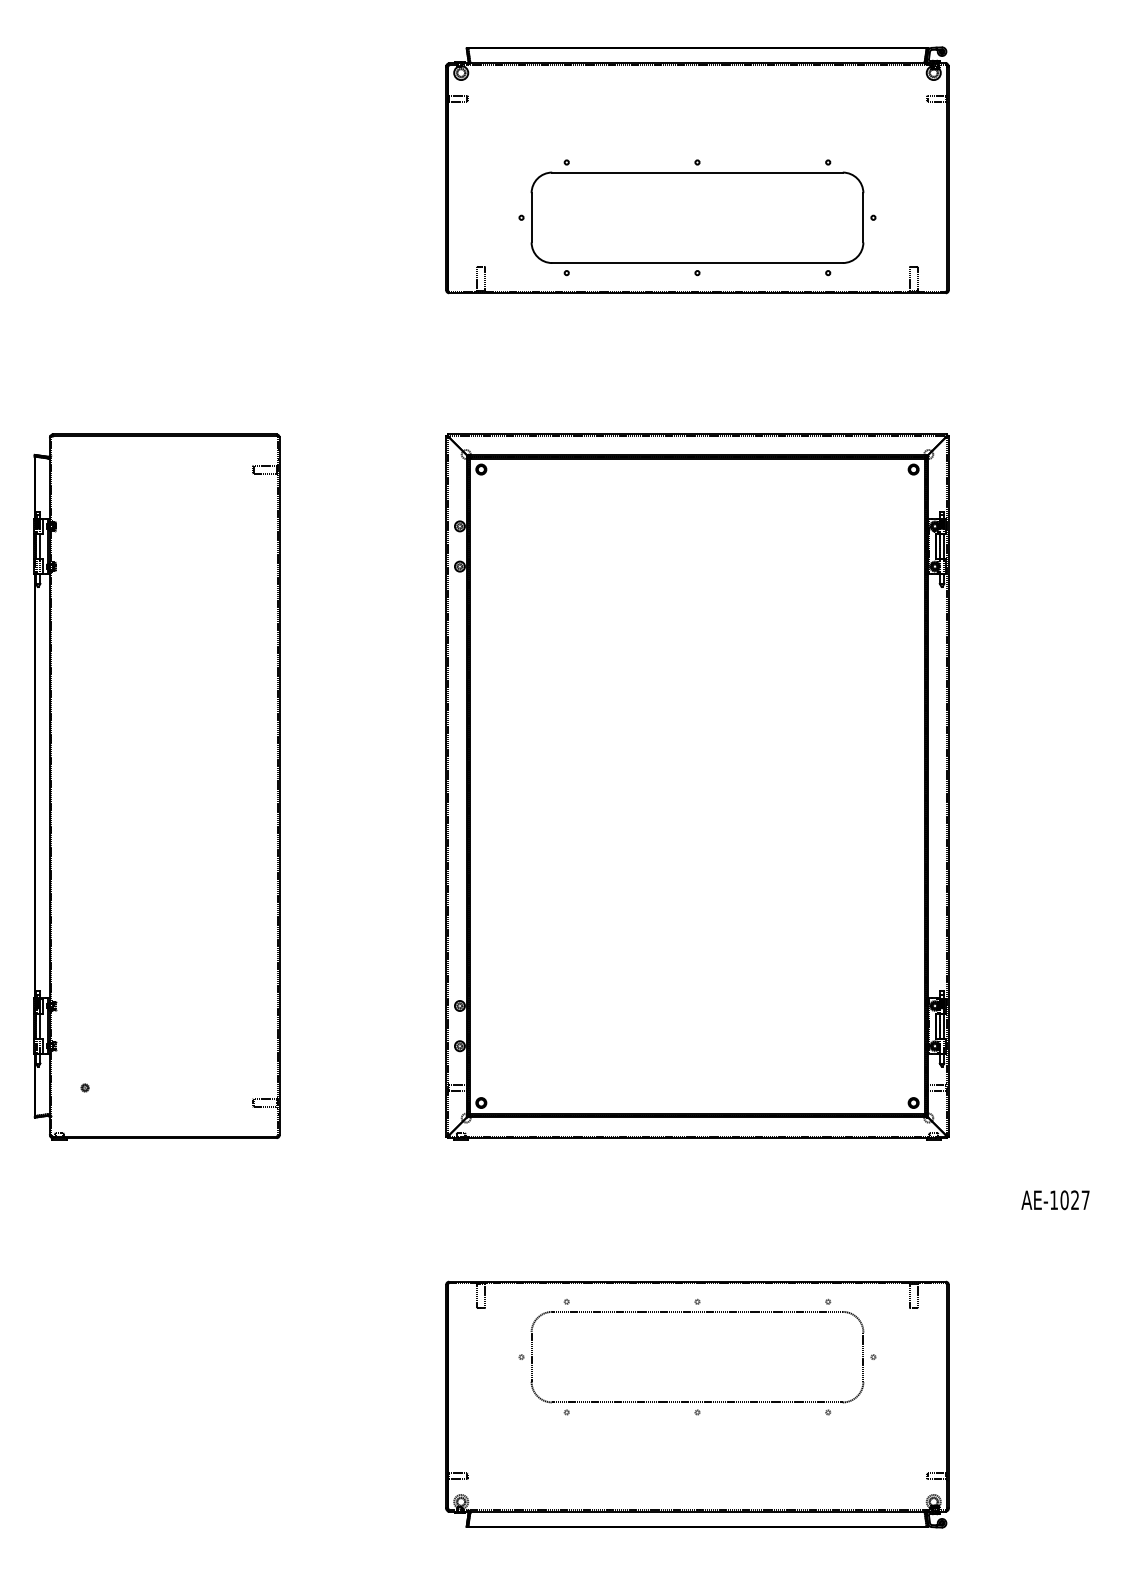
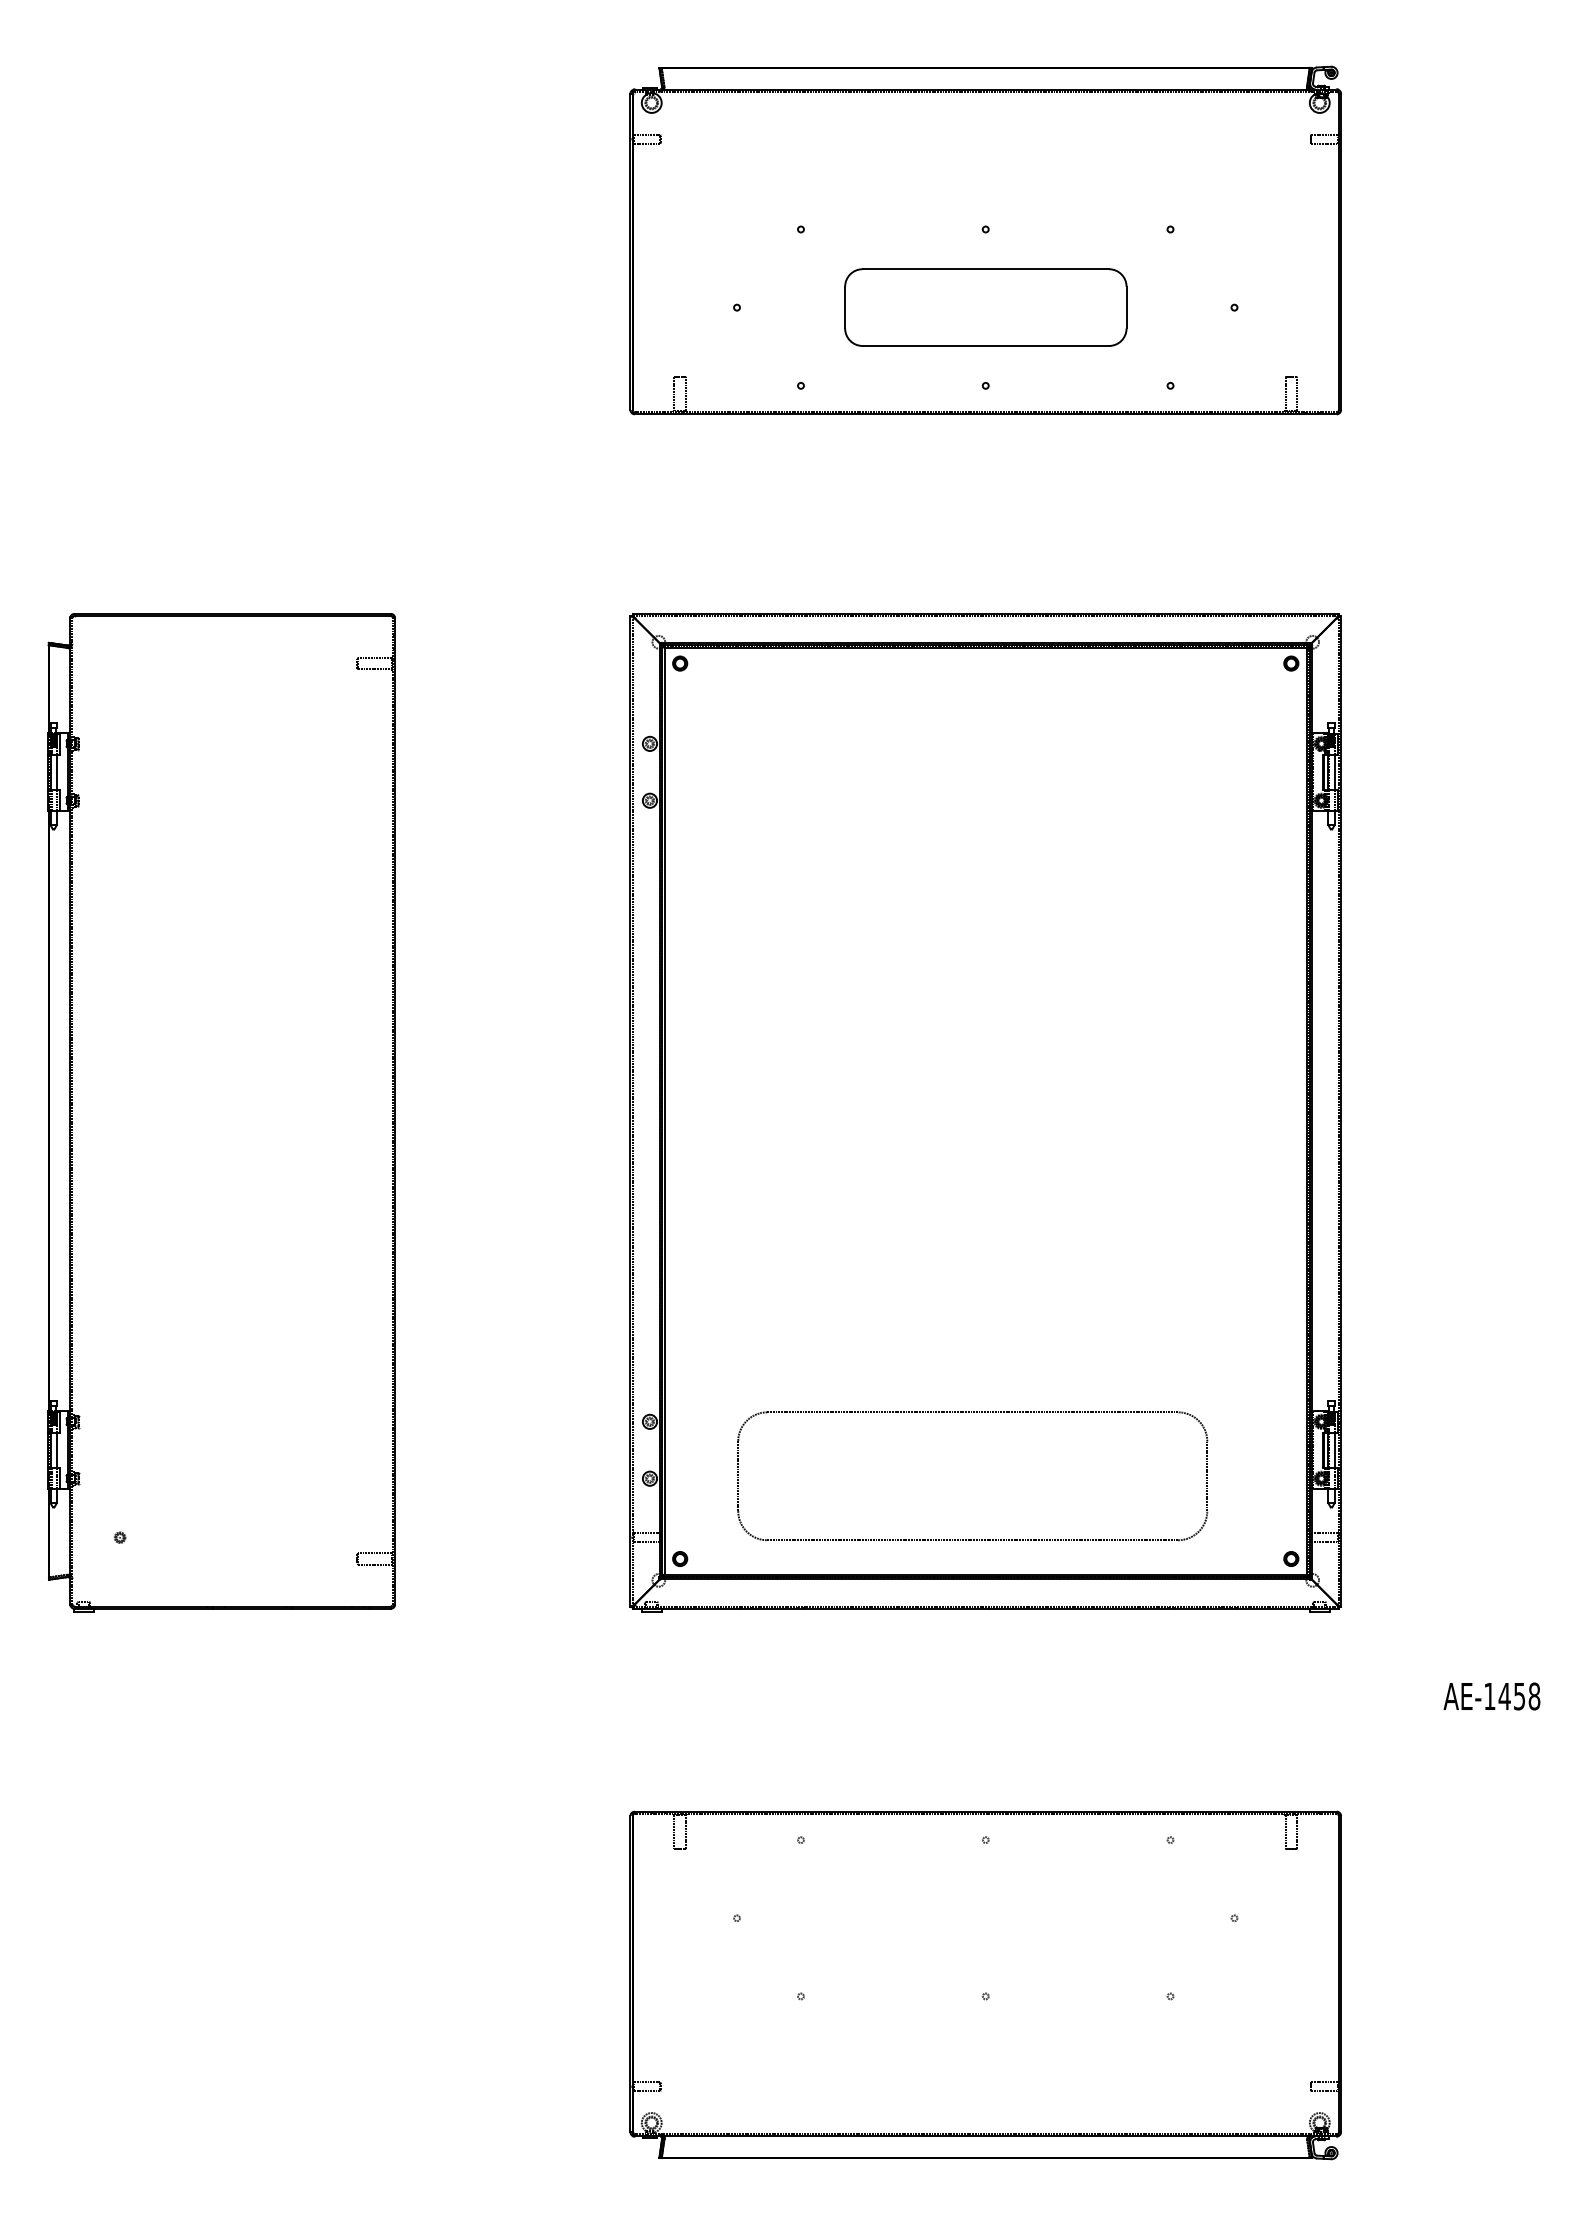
part: (697, 217) -> (985, 307), size x0.6
text: (1075, 1200) -> (1519, 1696), AE-1027 -> AE-1458
part: (696, 1401) -> (971, 1539), moved

